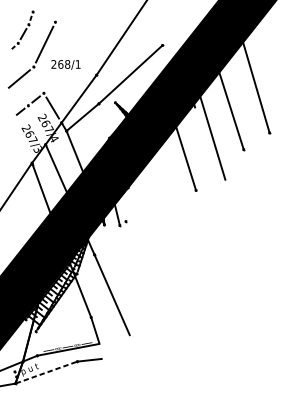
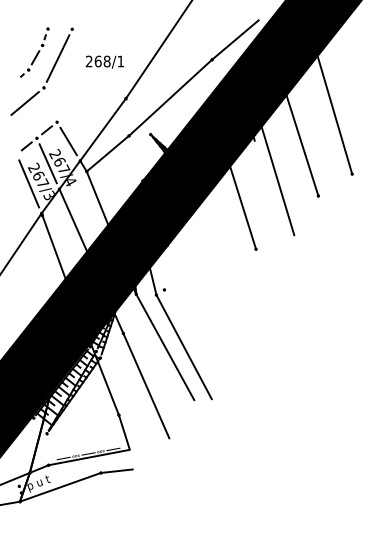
part: (22, 30) -> (34, 52), moved
line: (180, 30) -> (235, 39), added
text: (65, 64) -> (104, 61), moved
line: (36, 124) -> (47, 163), added
line: (22, 140) -> (29, 183), added
line: (126, 265) -> (165, 347), added
line: (140, 265) -> (183, 347), added
line: (45, 372) -> (59, 487), dashed -> solid

